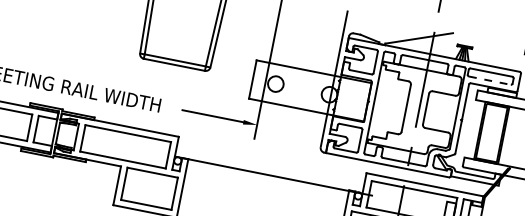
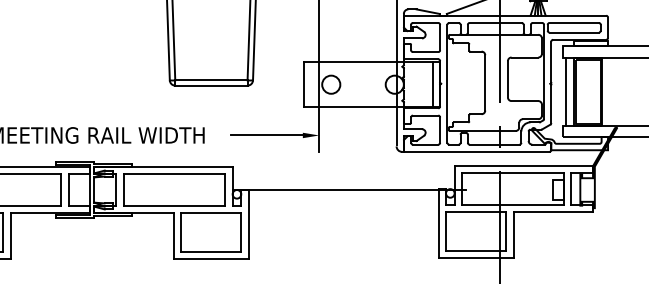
line: (490, 80) -> (574, 32), dashed -> solid
line: (362, 101) -> (433, 84), added
line: (473, 129) -> (566, 91), added

